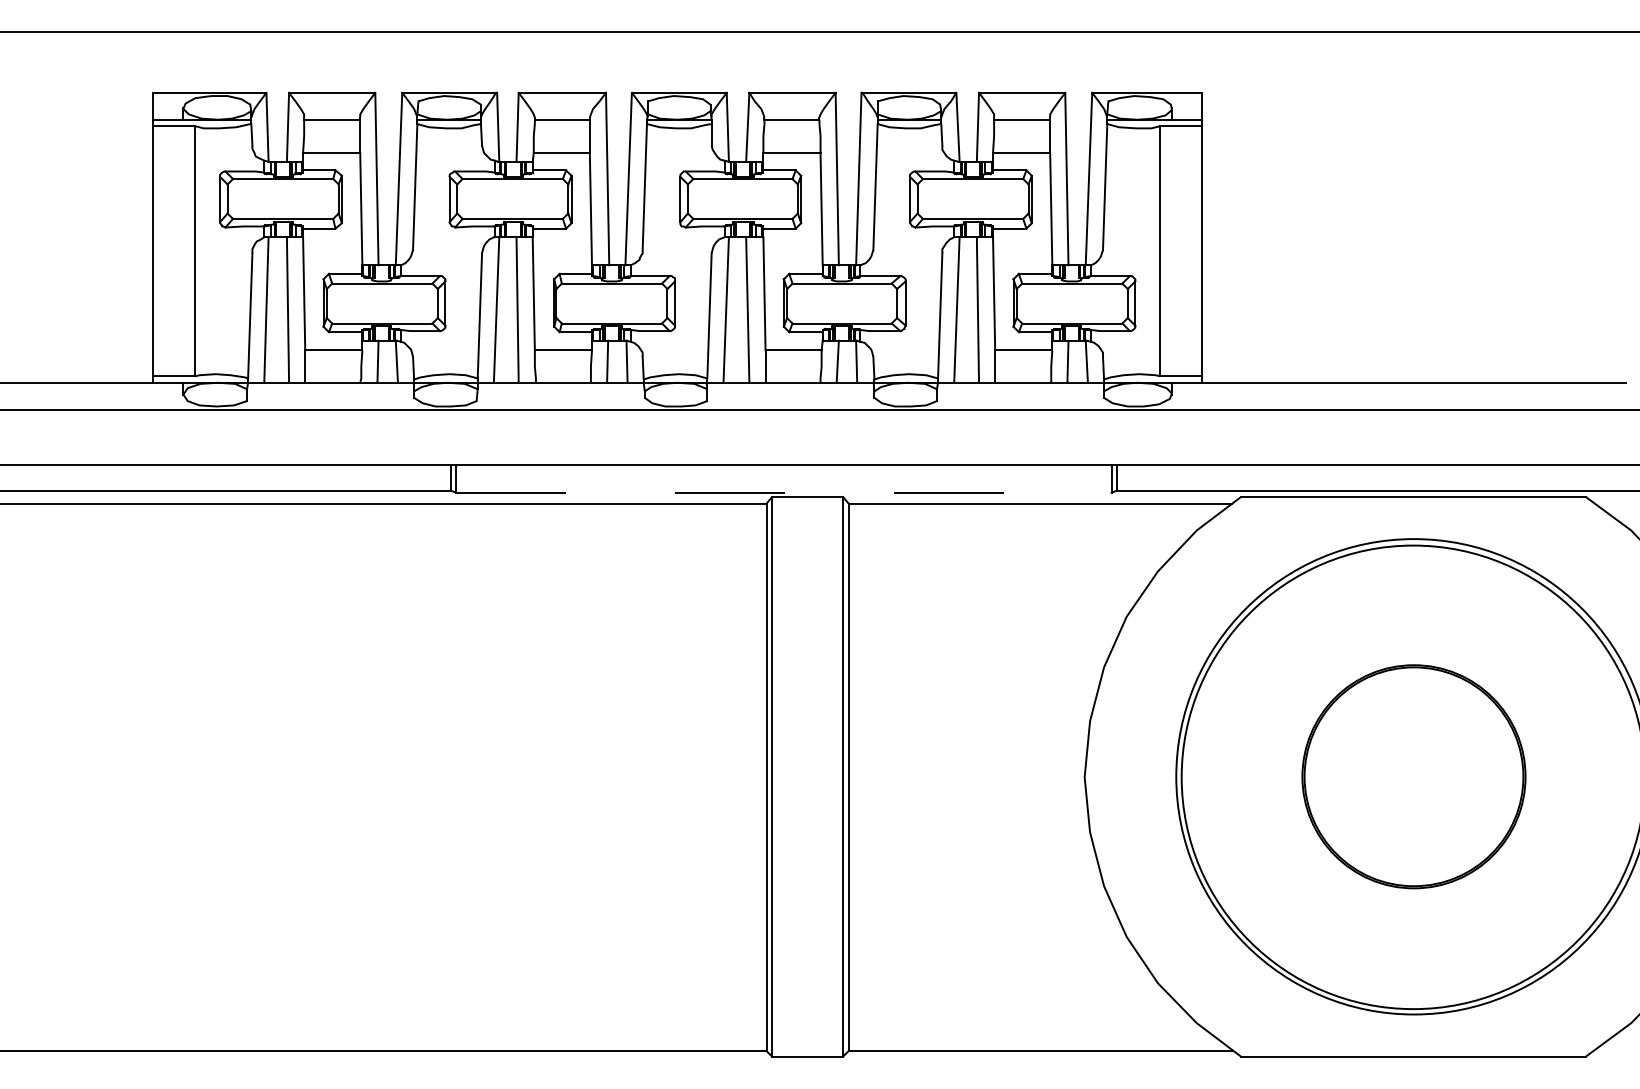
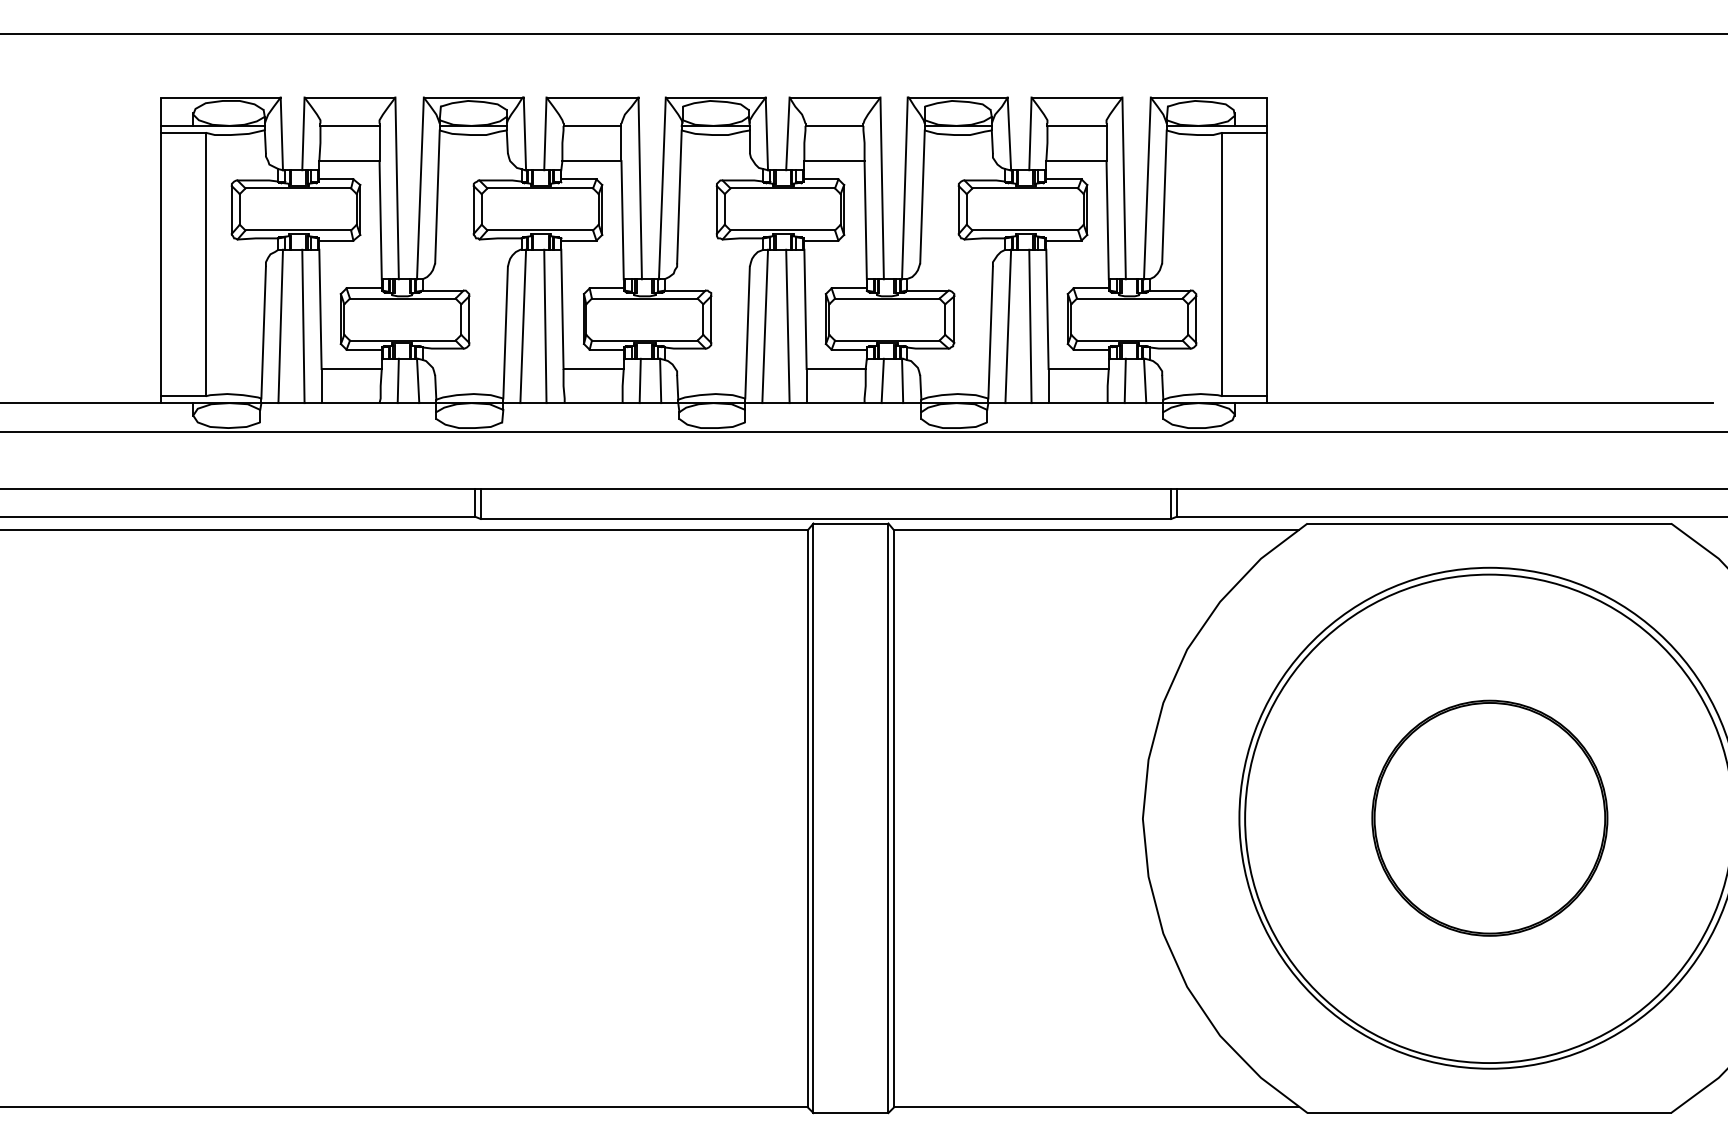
line: (783, 492) -> (825, 518), dashed -> solid

